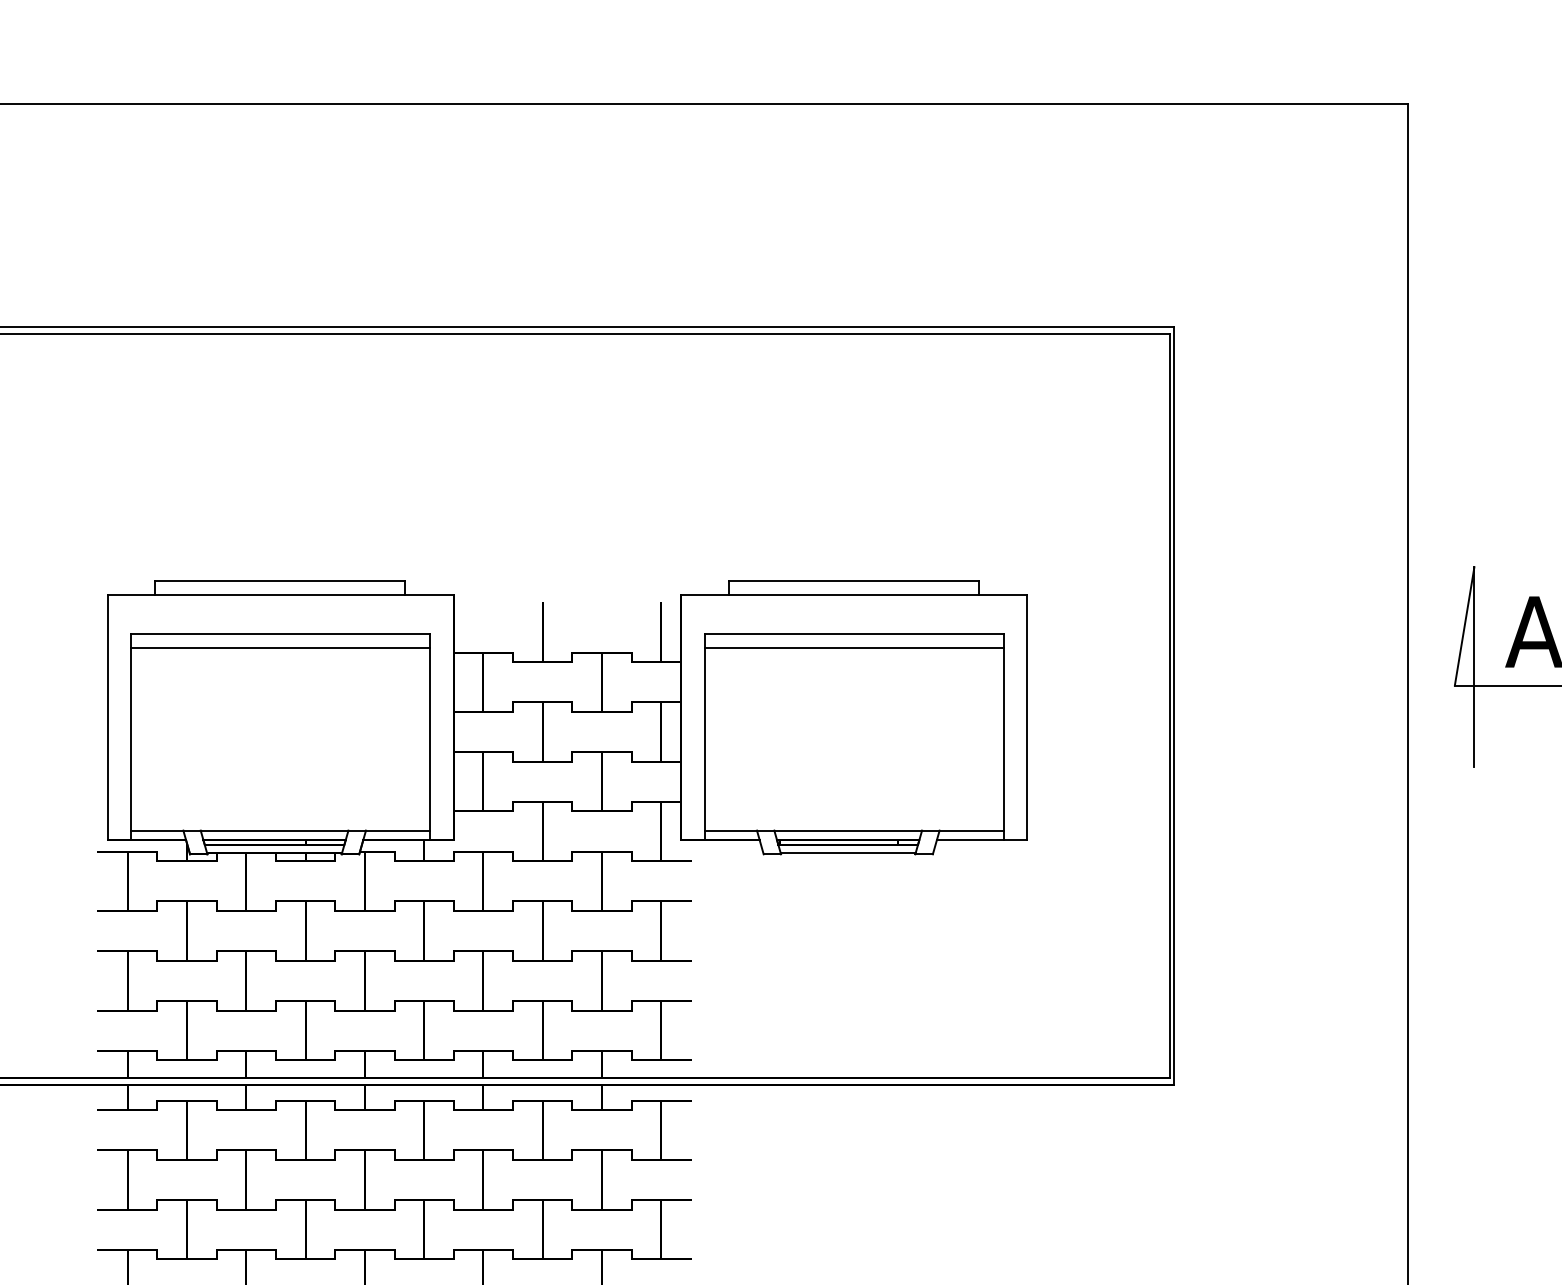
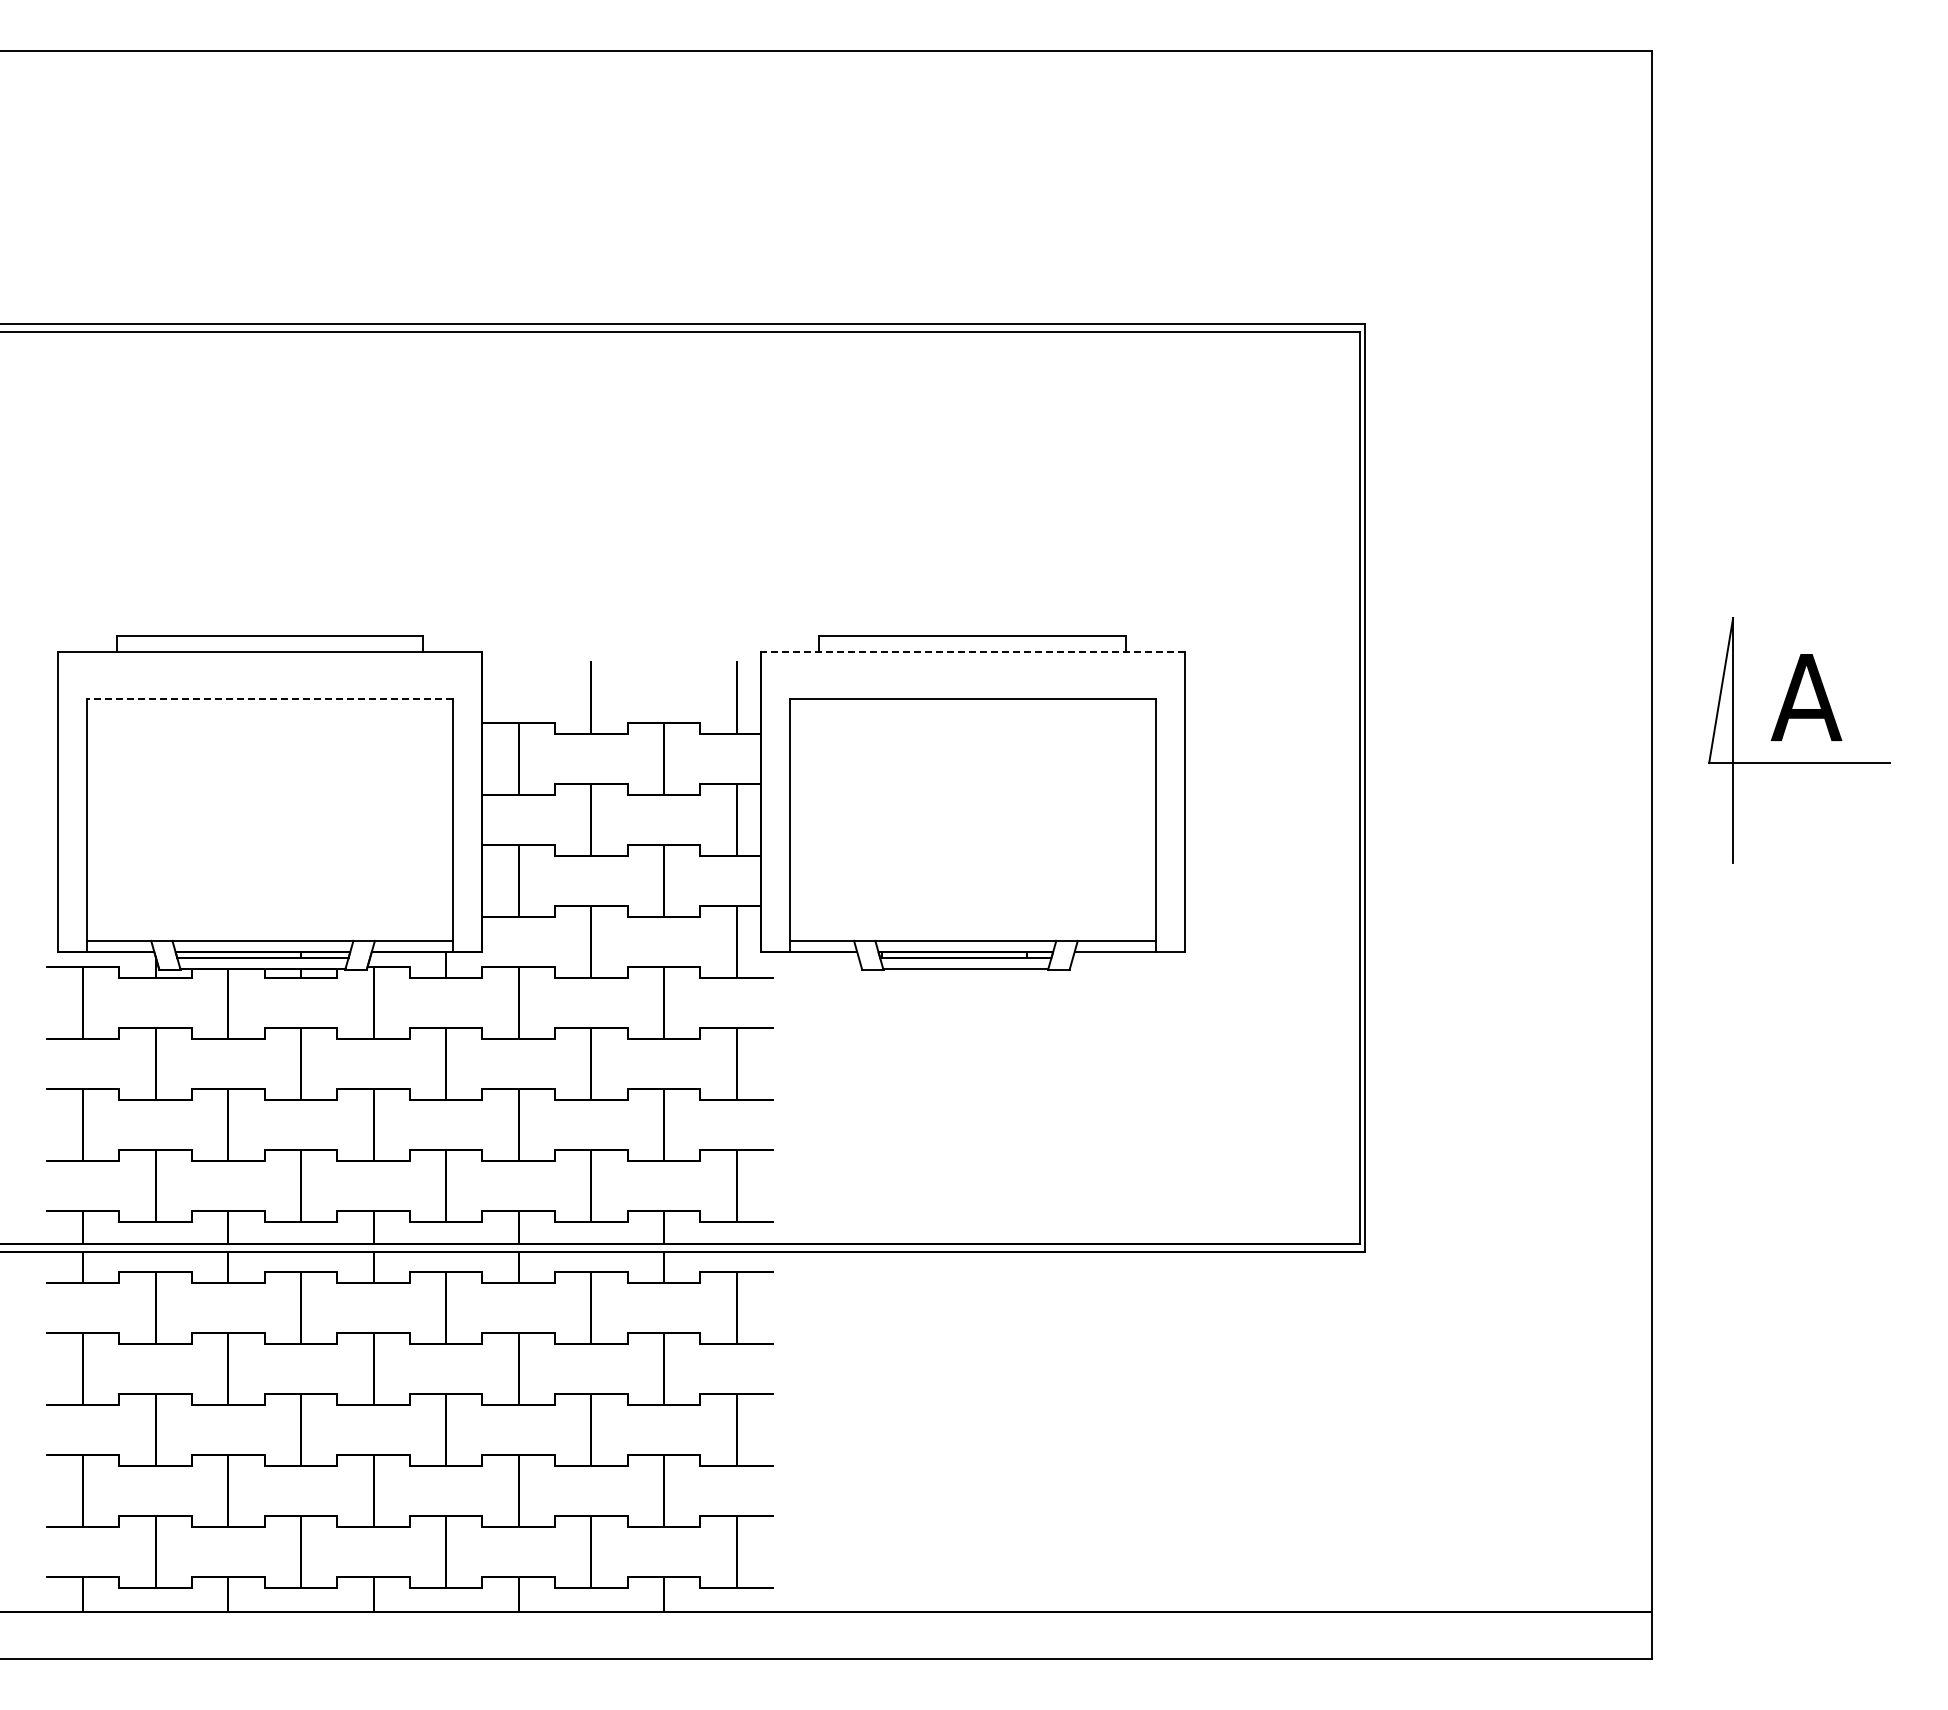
line: (853, 594) -> (972, 651), solid -> dashed
line: (280, 633) -> (270, 699), solid -> dashed
line: (280, 648) -> (270, 717), removed
line: (854, 648) -> (973, 717), removed

